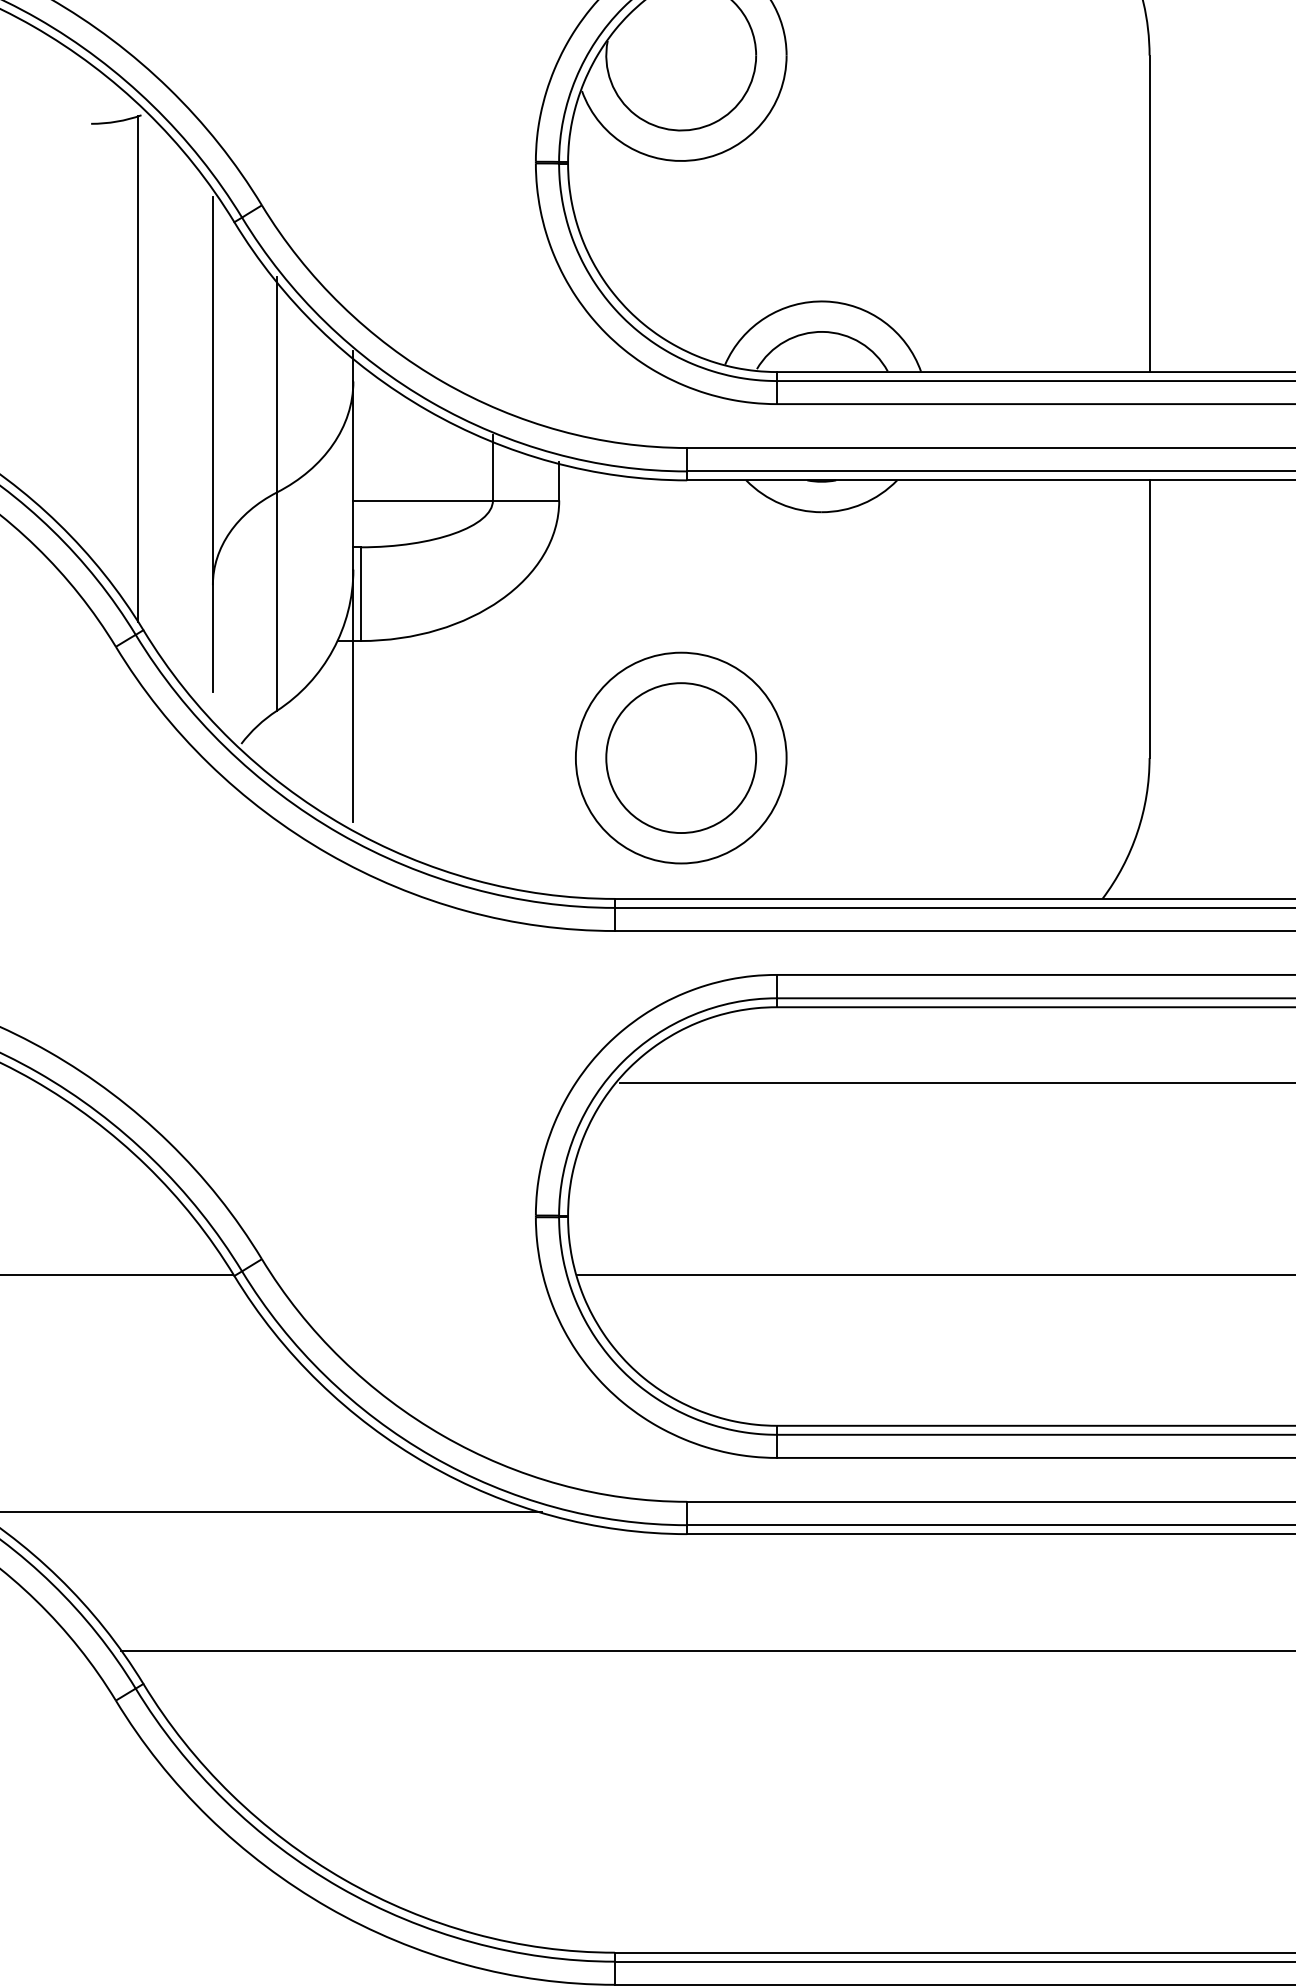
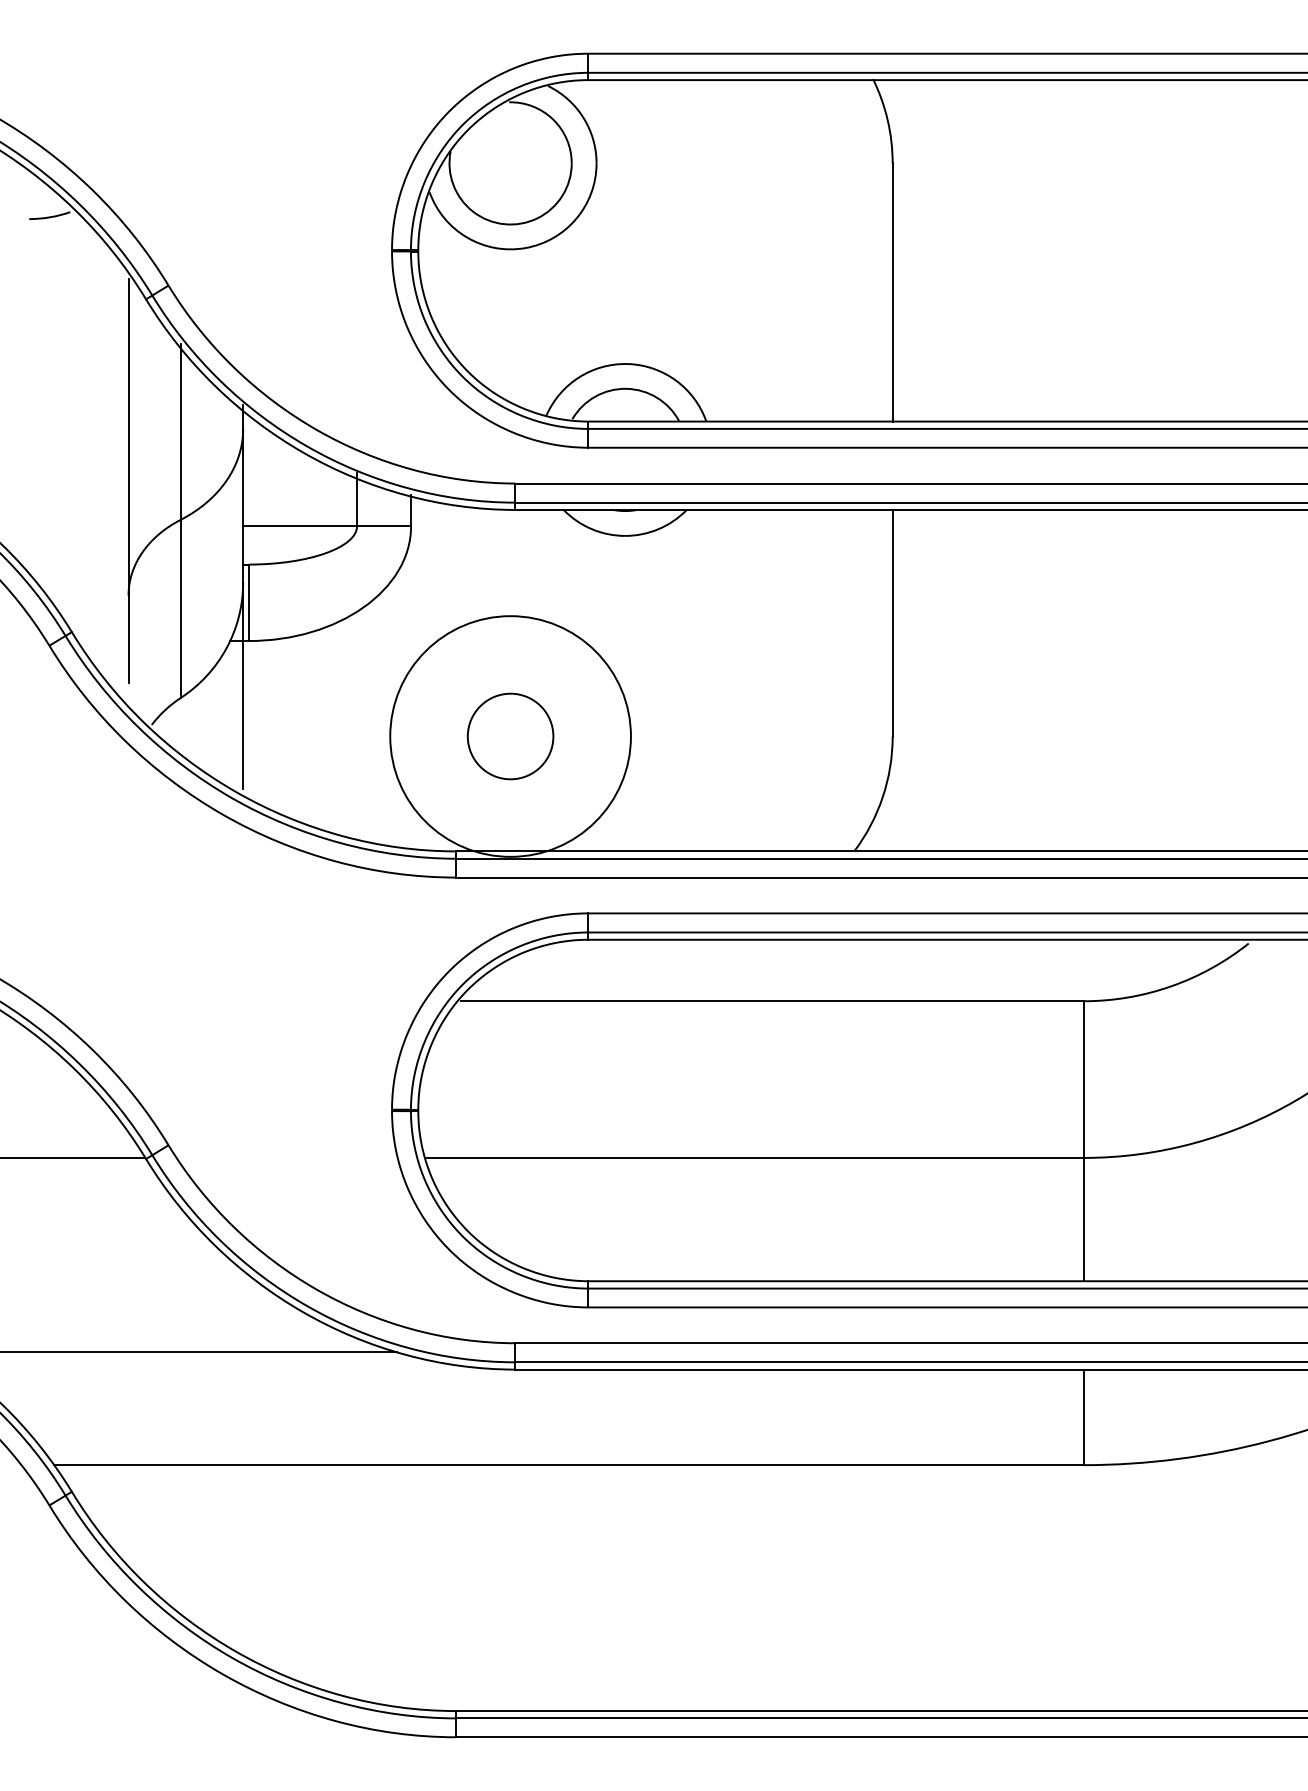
line: (138, 369) -> (67, 419), removed
circle: (681, 758) -> (510, 736), size x0.7
circle: (681, 758) -> (510, 736), size x1.4

